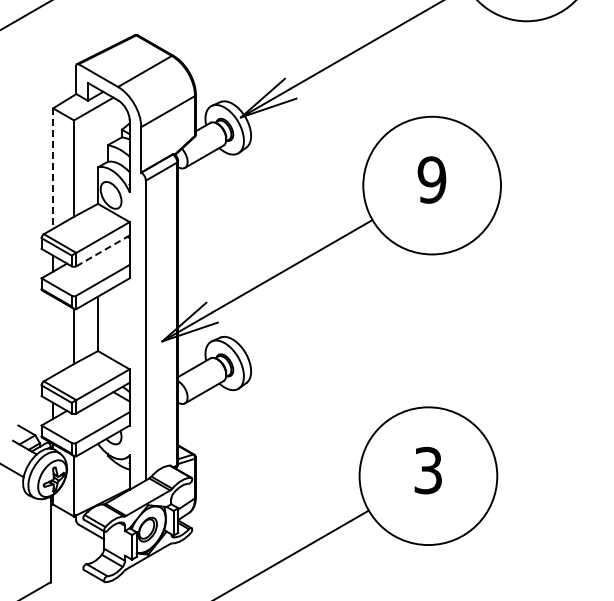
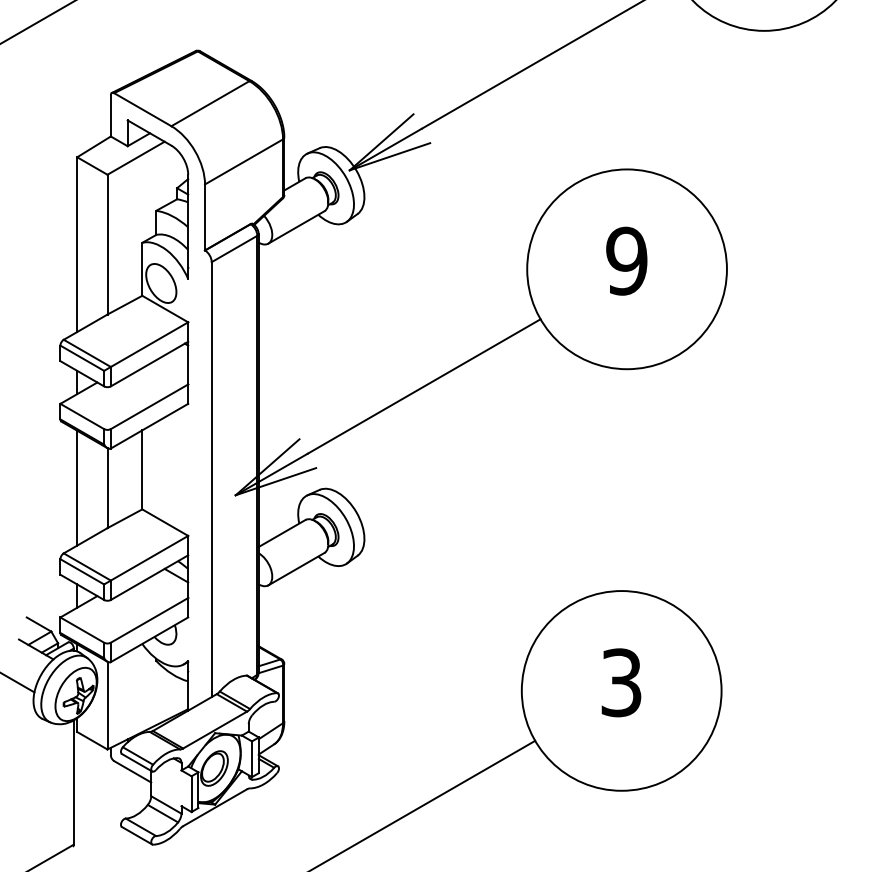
line: (53, 169) -> (77, 245), dashed -> solid
line: (103, 250) -> (150, 363), dashed -> solid
line: (53, 336) -> (77, 488), added

